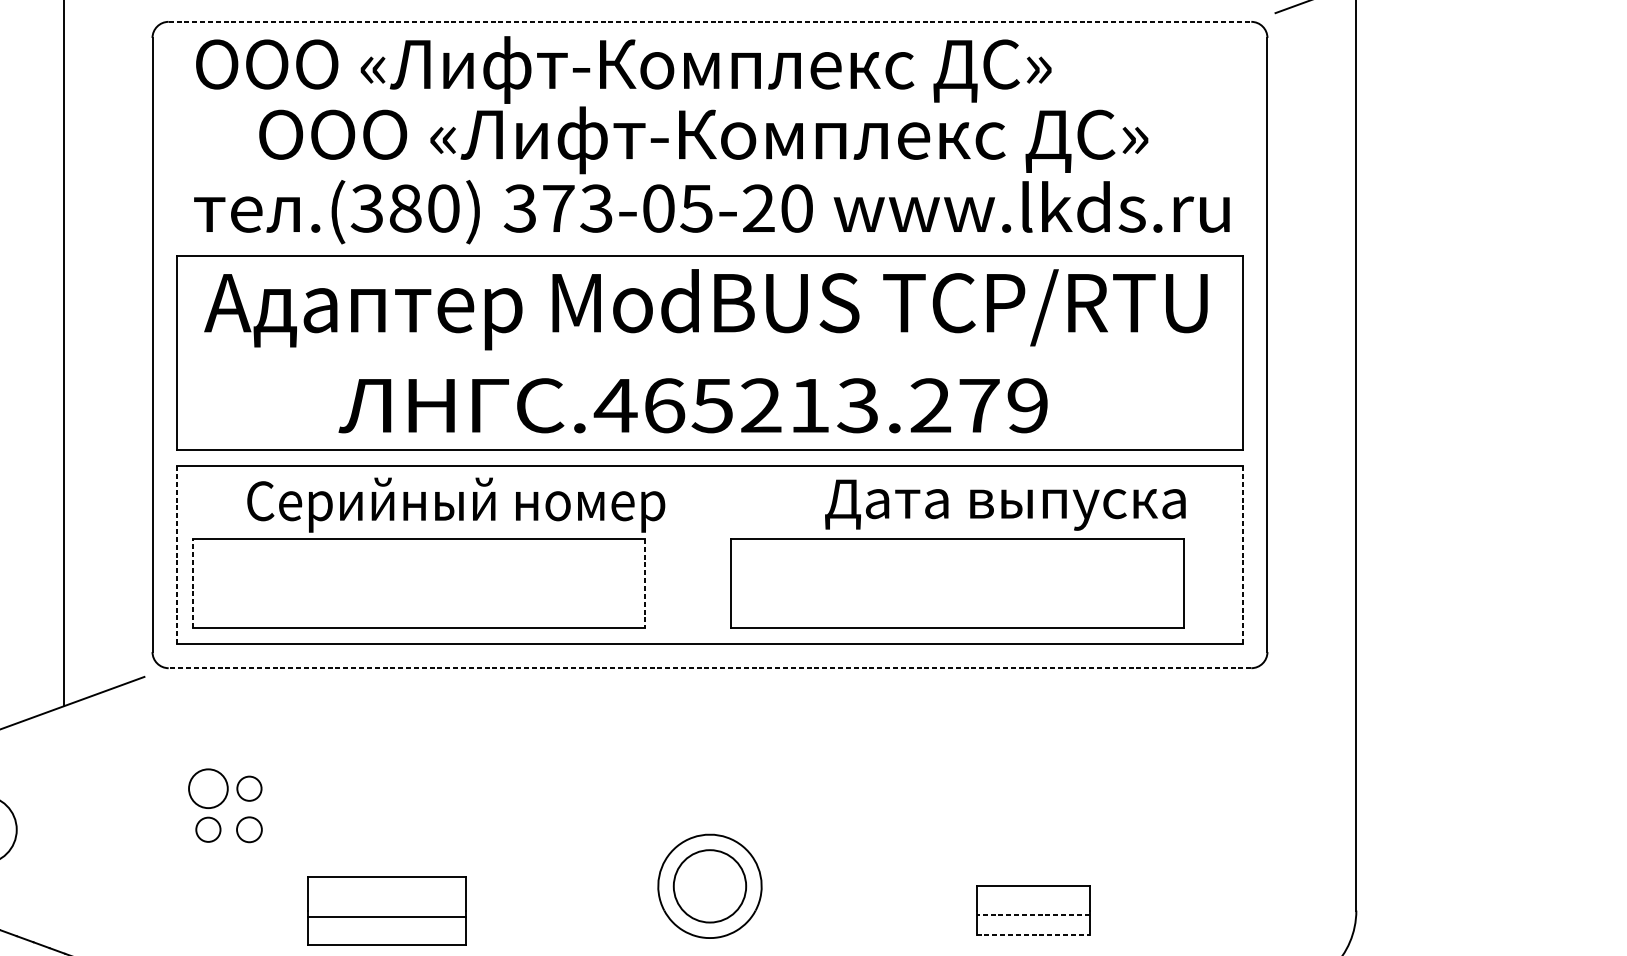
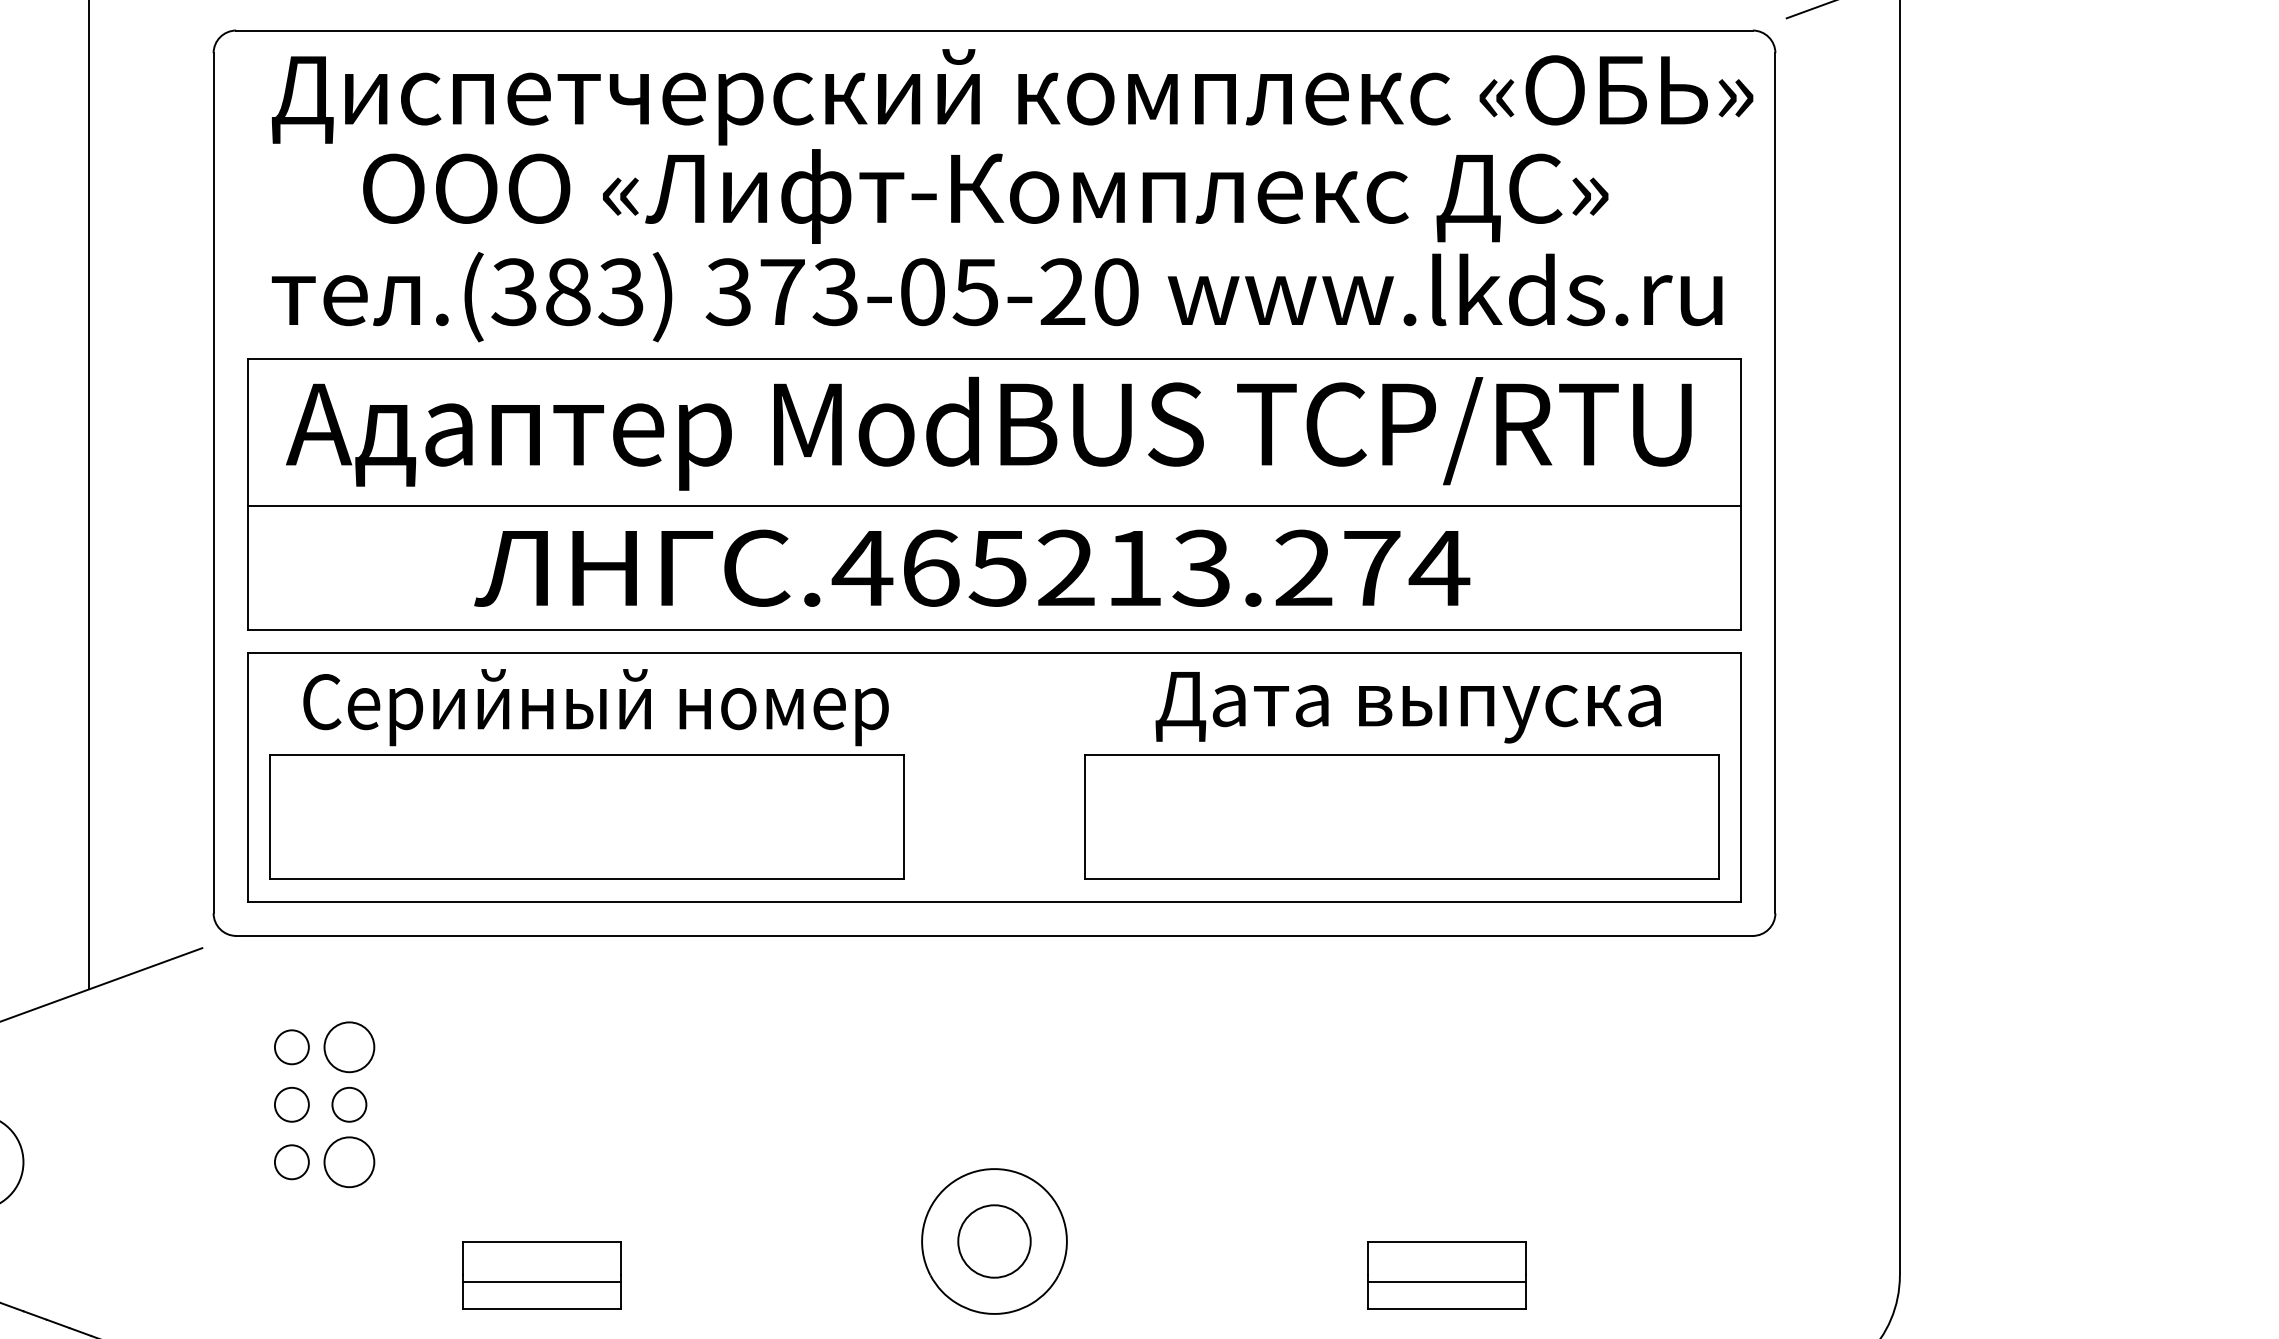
line: (710, 21) -> (995, 30), dashed -> solid
text: (722, 69) -> (1012, 97), ООО «Лифт-Комплекс ДС» -> Диспетчерский комплекс «ОБЬ»
text: (442, 208) -> (620, 292), .(380) -> .(383)
line: (709, 360) -> (994, 505), added
text: (1027, 405) -> (1439, 567), .465213.279 -> .465213.274
text: (455, 505) -> (595, 707), moved
line: (176, 554) -> (247, 776), dashed -> solid
line: (1243, 555) -> (1741, 777), dashed -> solid
line: (193, 582) -> (270, 816), dashed -> solid
part: (956, 582) -> (1401, 816), moved
line: (645, 583) -> (903, 817), dashed -> solid
line: (709, 667) -> (994, 935), dashed -> solid
circle: (208, 747) -> (291, 1047), added
circle: (249, 747) -> (349, 1047), added
circle: (208, 788) -> (291, 1104), size x0.62
circle: (249, 829) -> (349, 1162), size x1.43
circle: (709, 886) -> (994, 1241), size x0.71
part: (386, 910) -> (541, 1275), size x0.71
line: (1032, 915) -> (1446, 1282), dashed -> solid
line: (1033, 934) -> (1447, 1309), dashed -> solid

